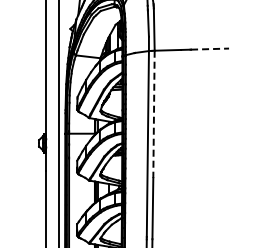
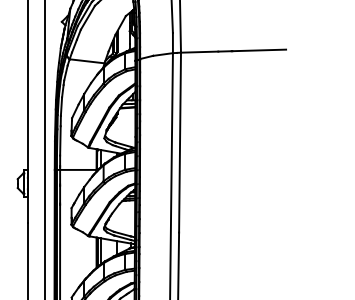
line: (210, 49) -> (259, 50), dashed -> solid
line: (153, 114) -> (179, 142), dashed -> solid

